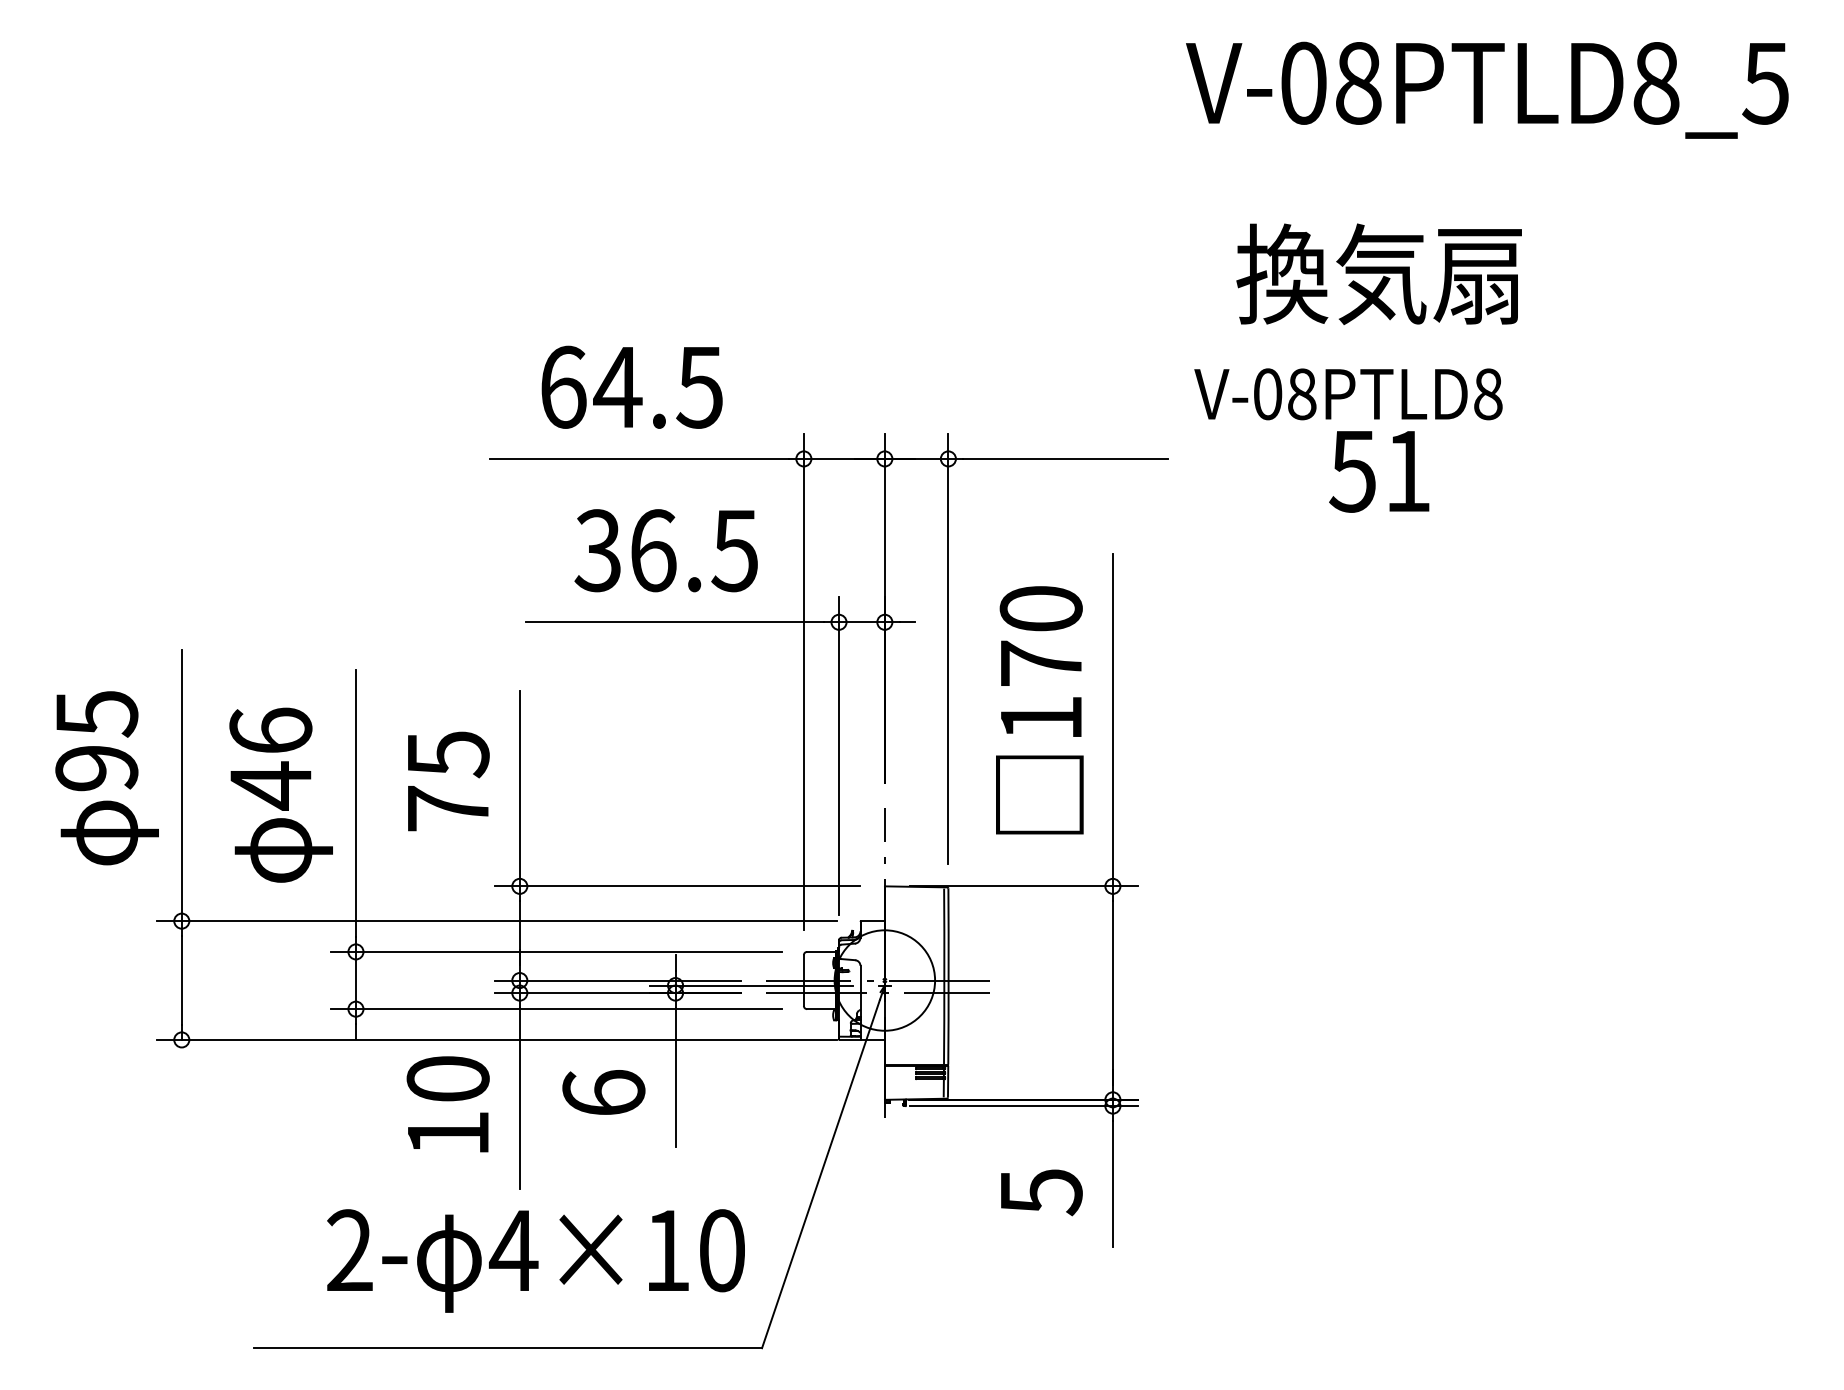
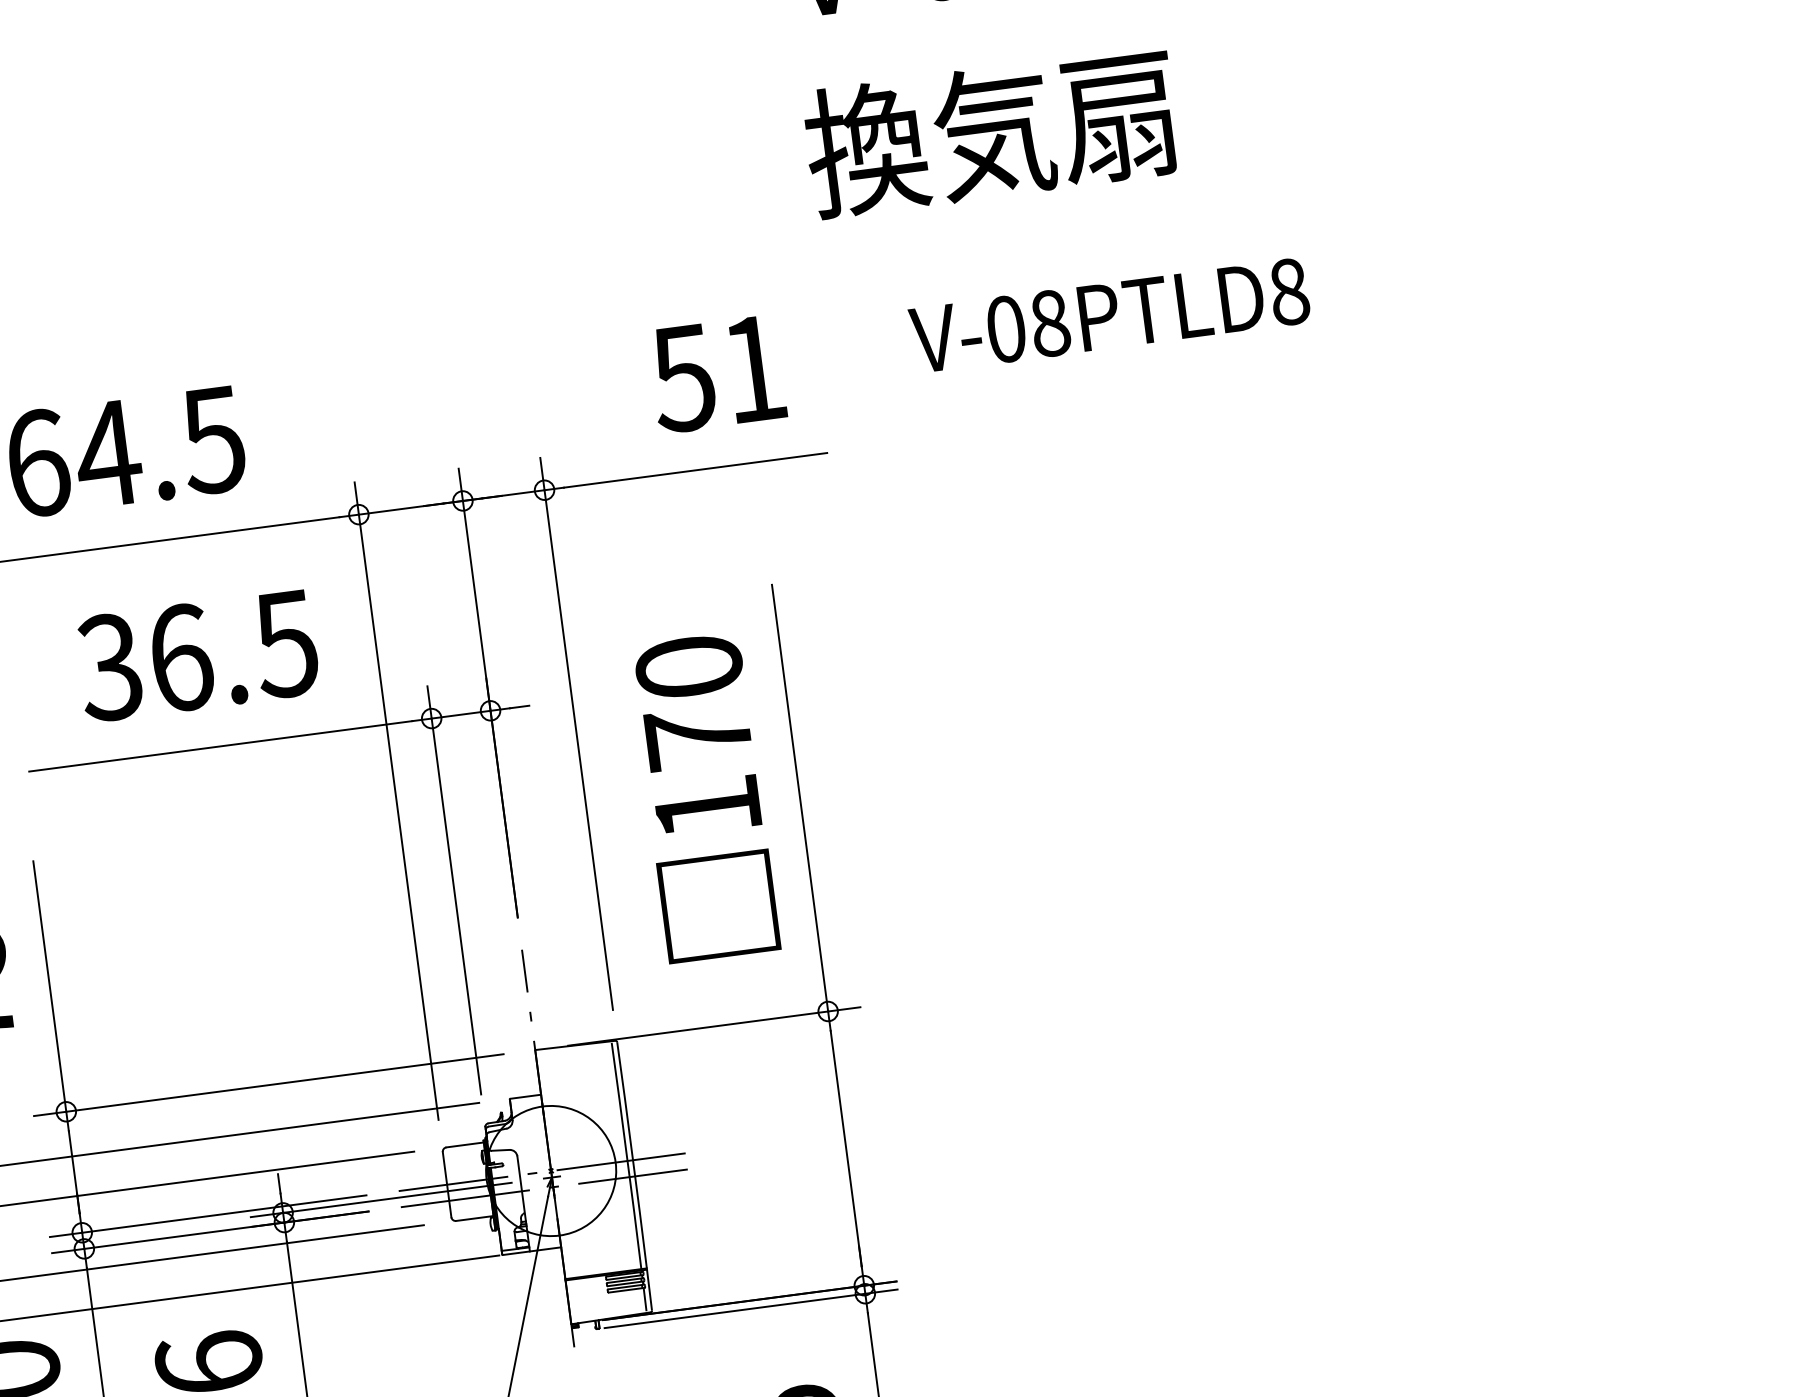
text: (1378, 273) -> (990, 131), moved
text: (1348, 394) -> (1109, 315), moved
text: (1379, 471) -> (717, 374), moved

